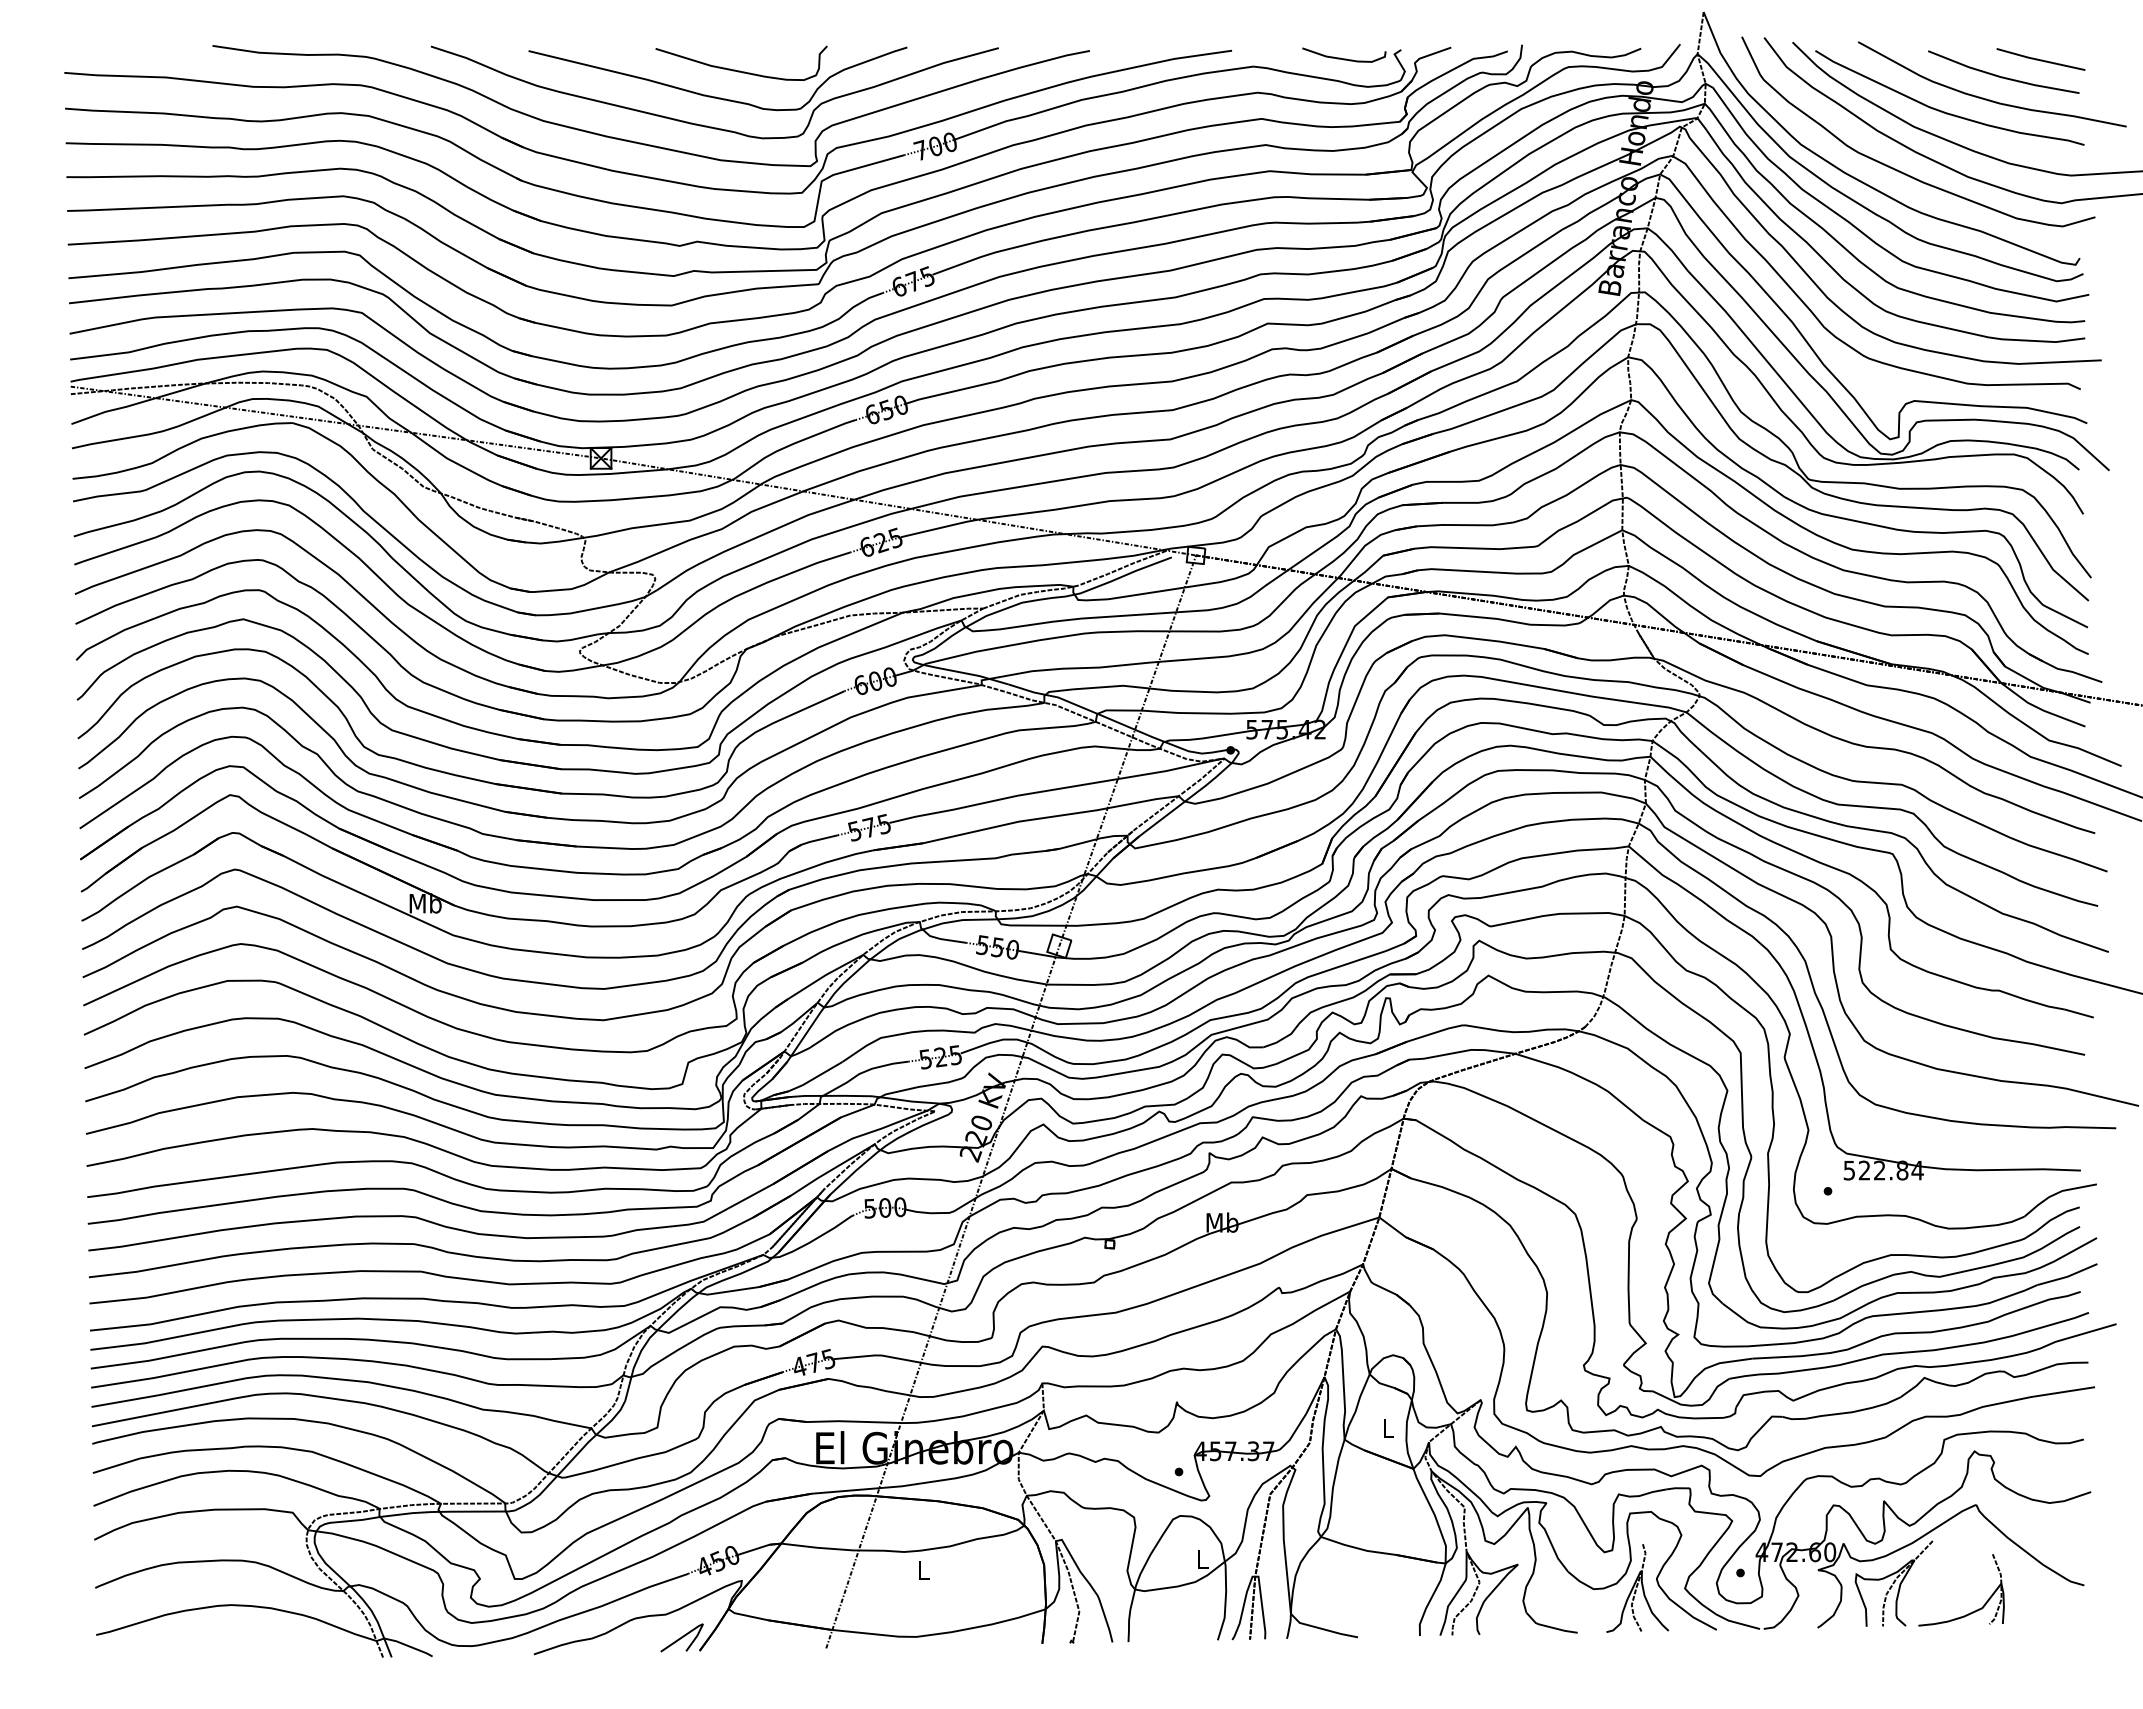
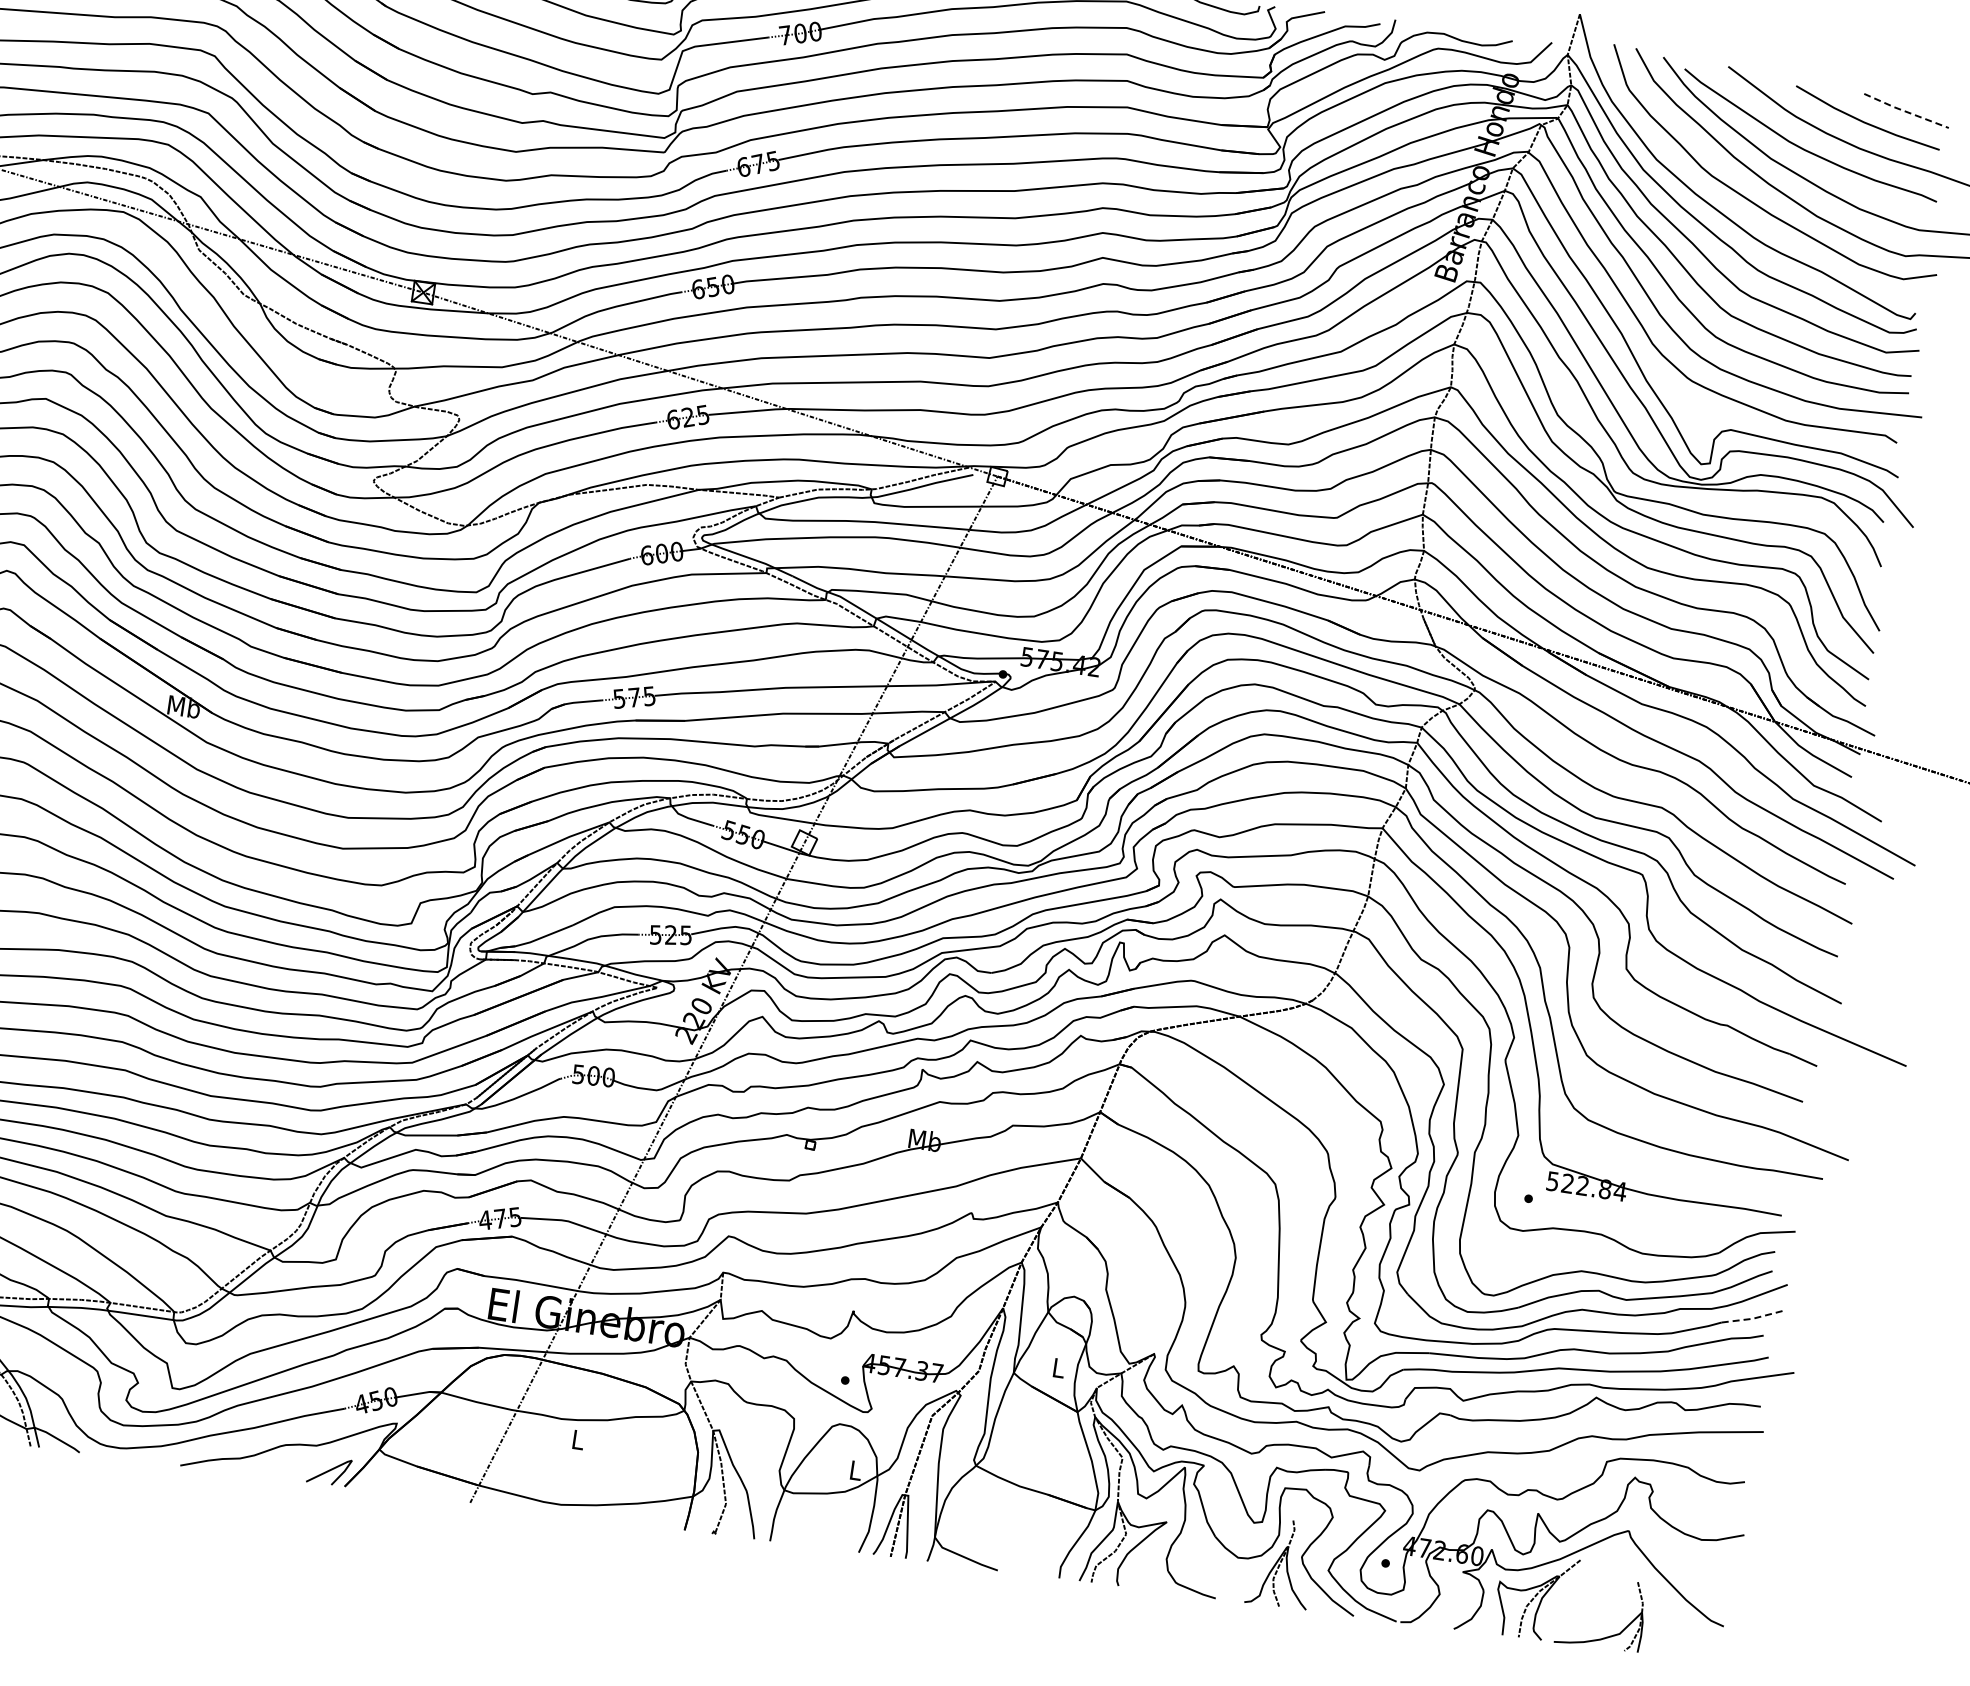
line: (2040, 60) -> (1905, 111), solid -> dashed
line: (2067, 1276) -> (1752, 1318), solid -> dashed

